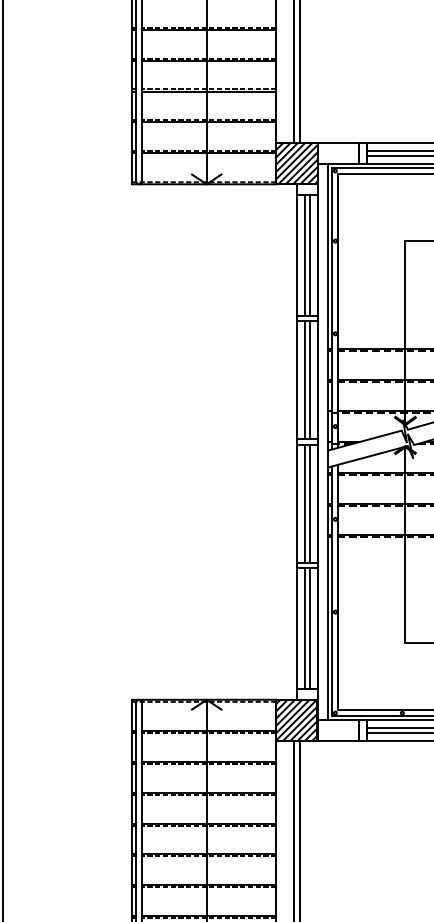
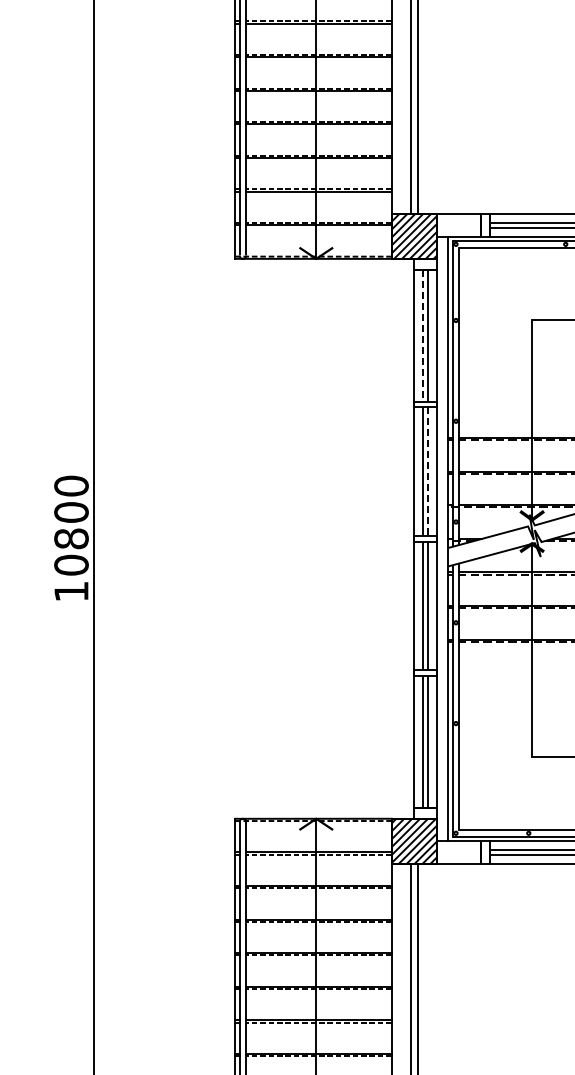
line: (304, 254) -> (422, 335), solid -> dashed
line: (310, 380) -> (428, 472), solid -> dashed

